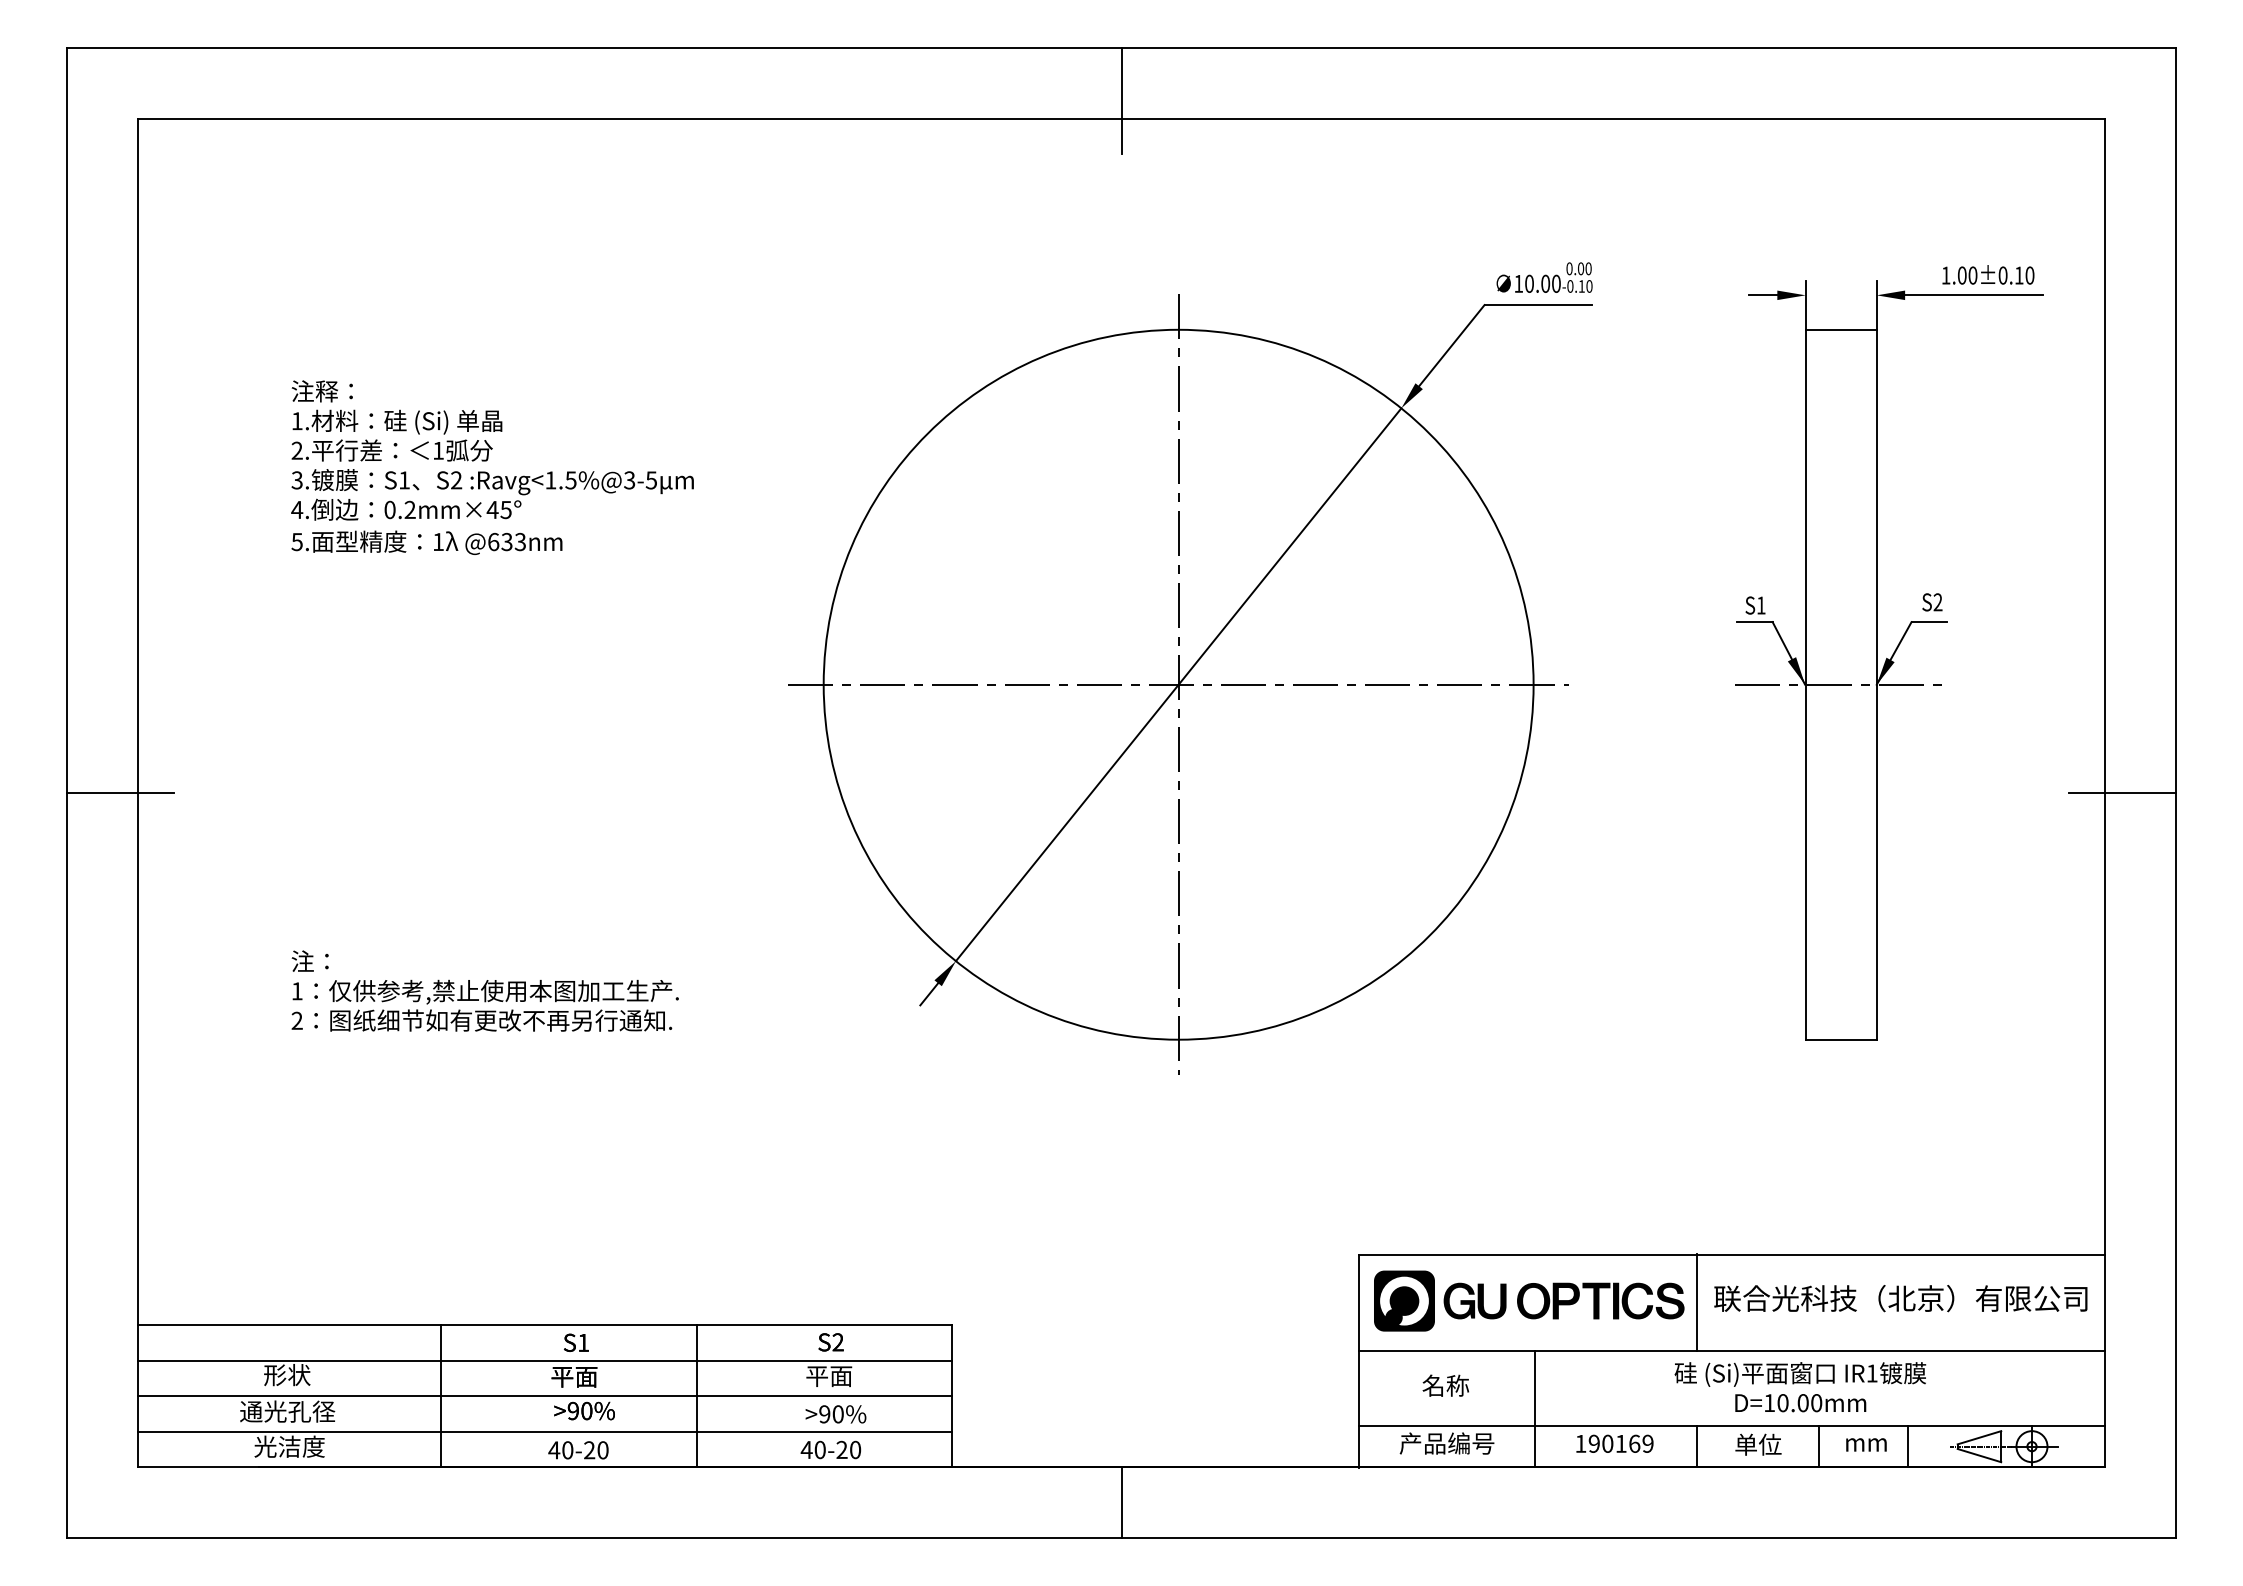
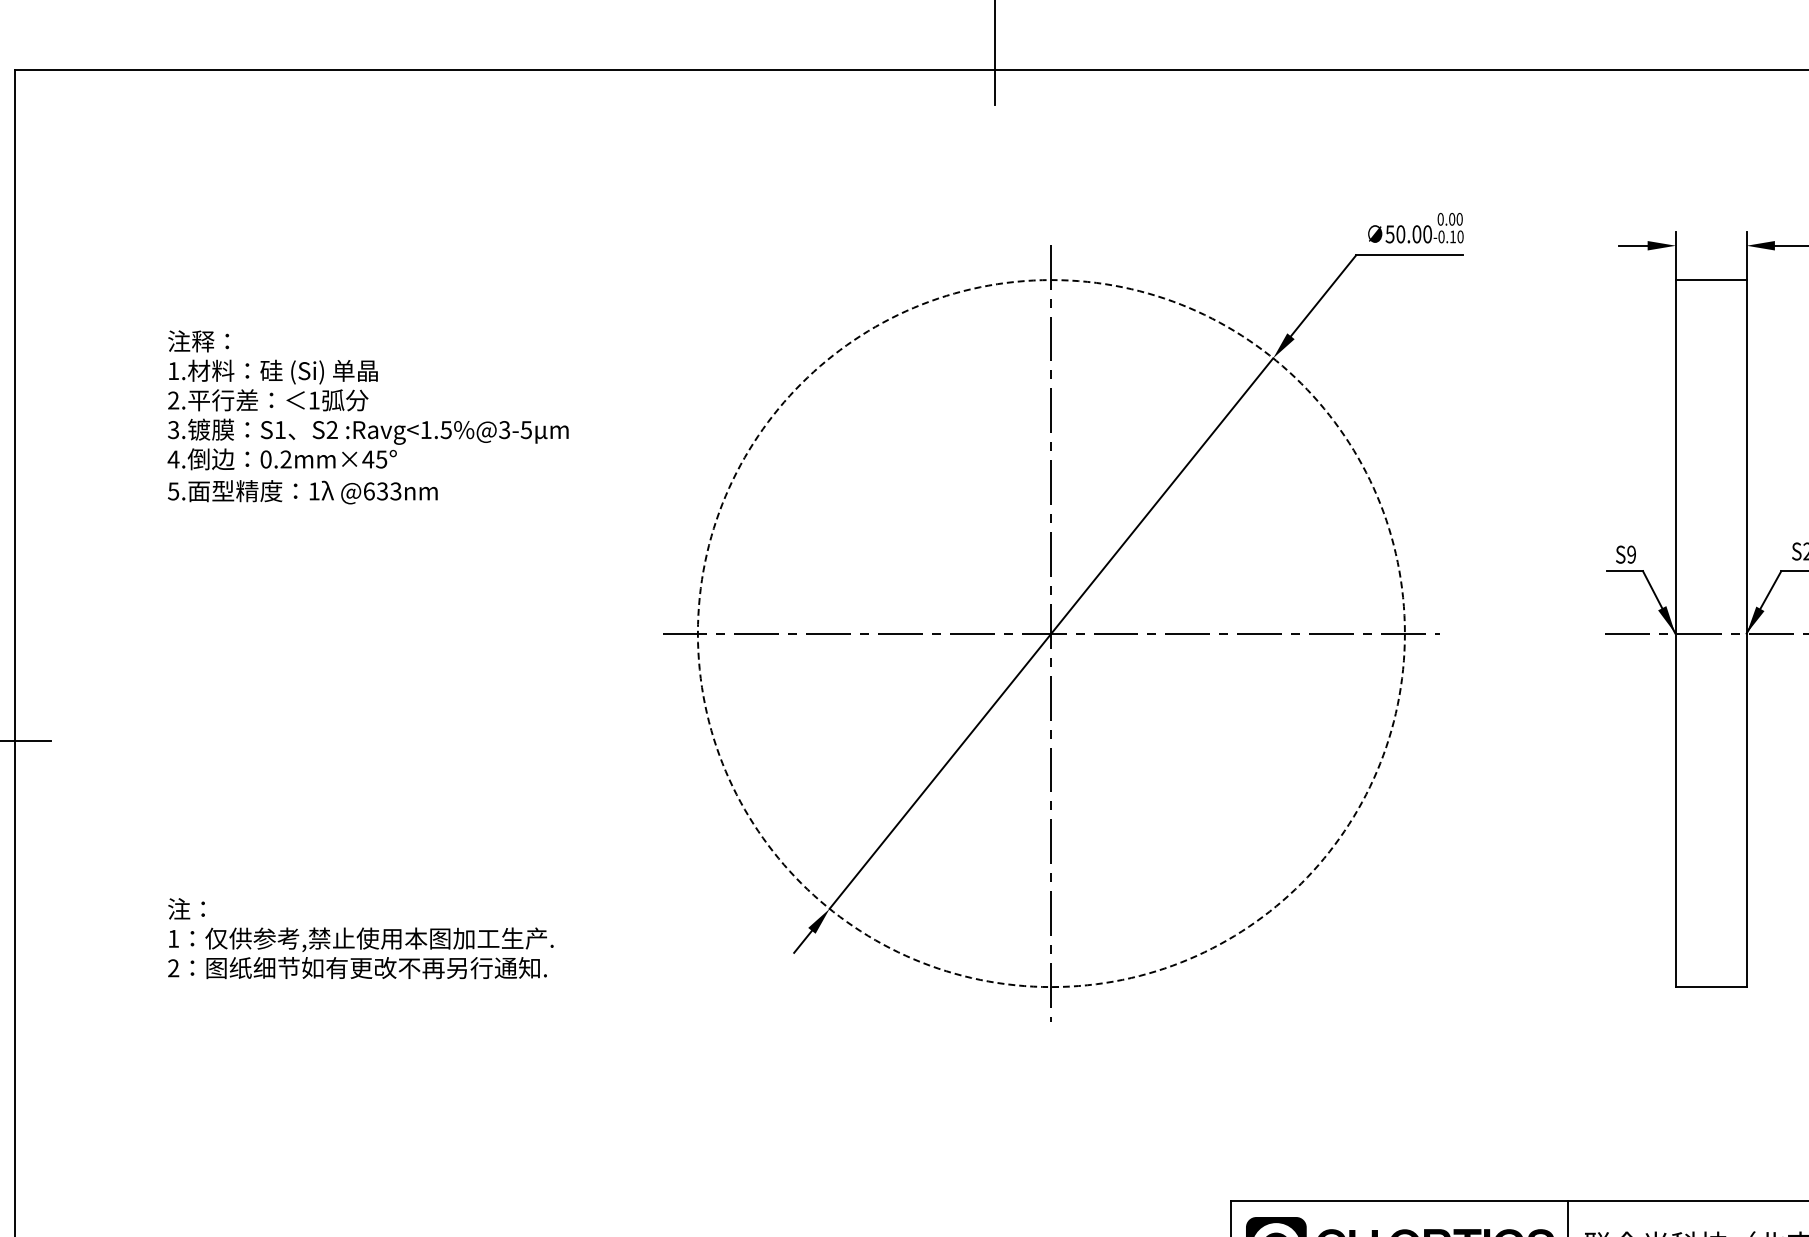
text: (1518, 283) -> (1389, 233), 10.00 -> 50.00
text: (1760, 605) -> (1630, 554), S1 -> S9
circle: (1178, 684) -> (1051, 633), solid -> dashed

